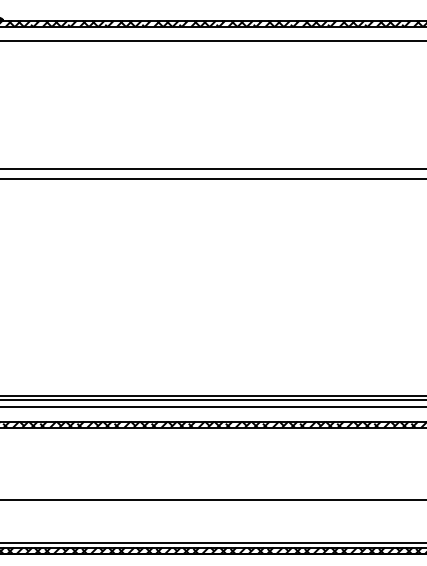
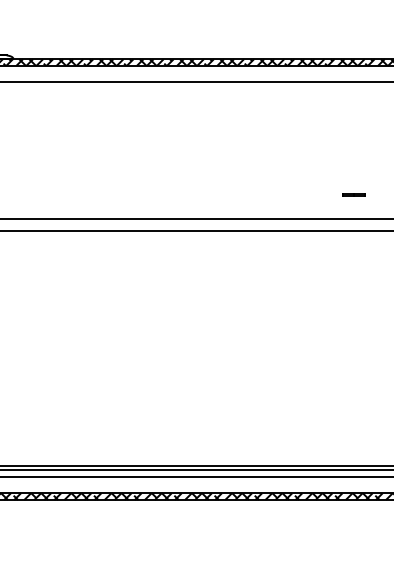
line: (317, 145) -> (353, 194), added

